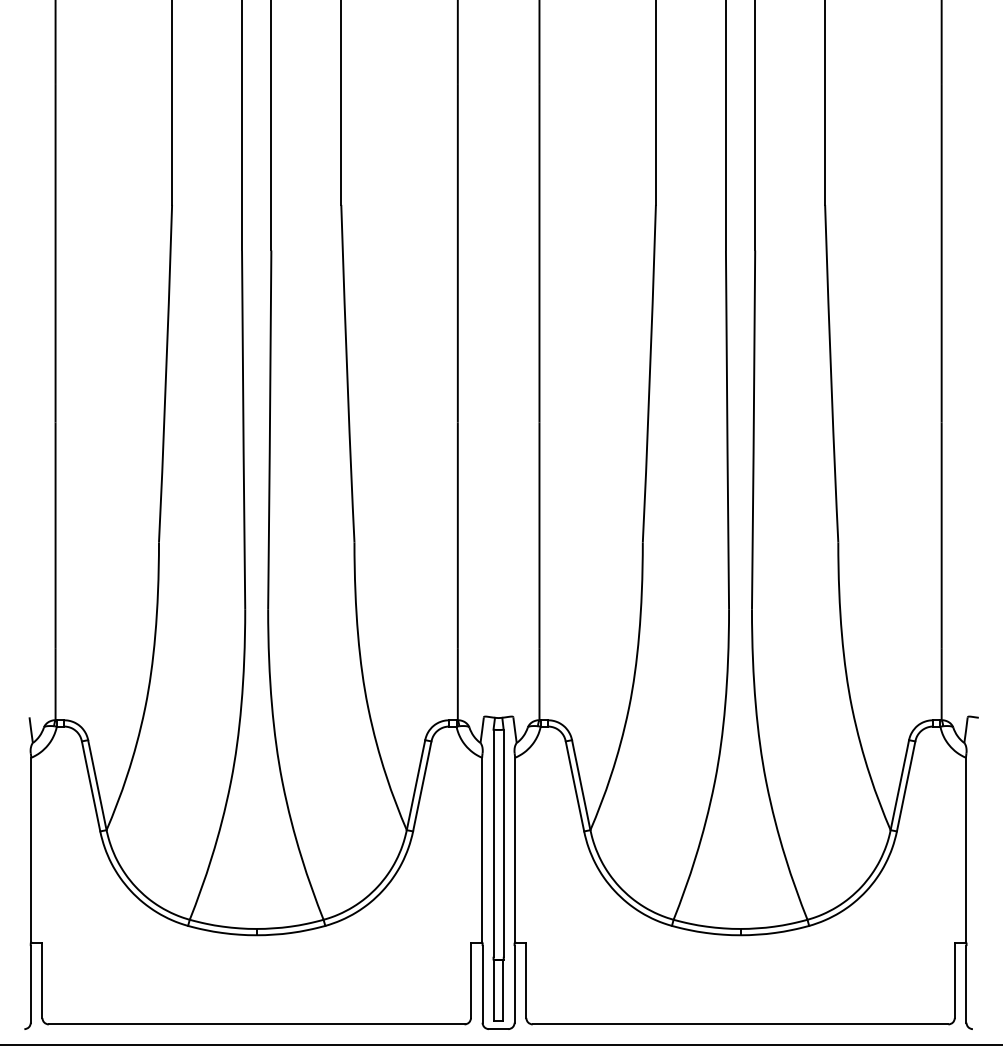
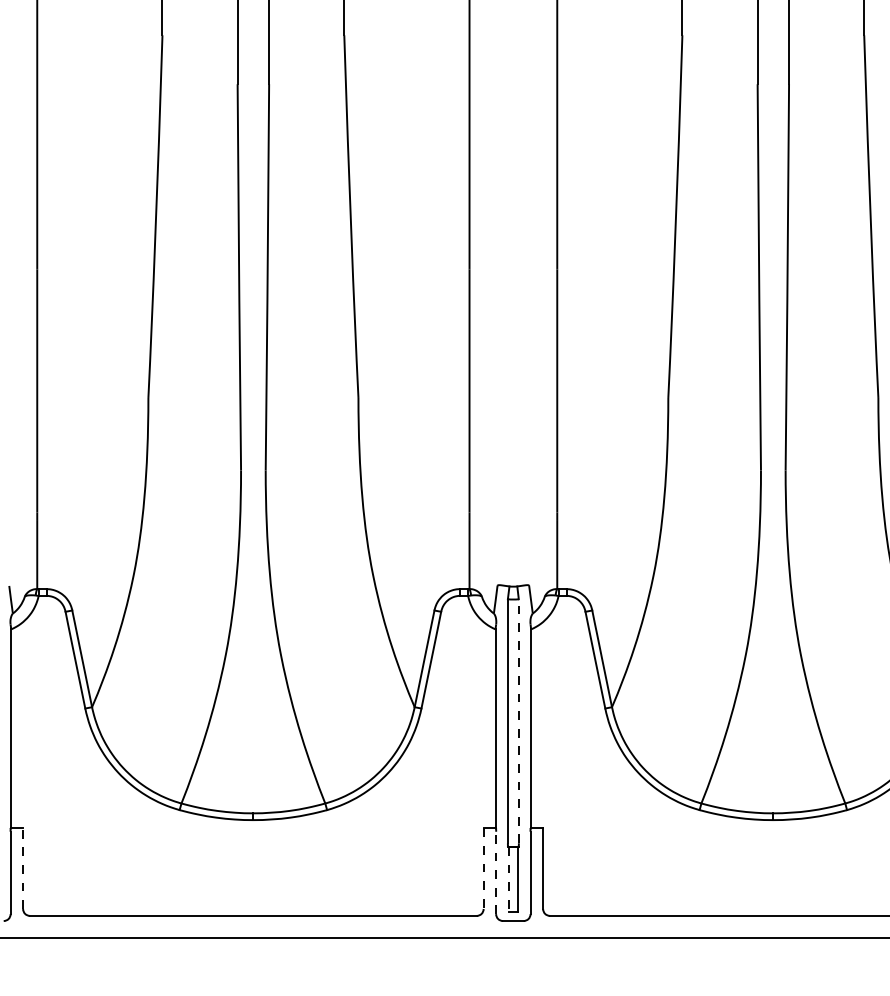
line: (503, 843) -> (518, 721), solid -> dashed
line: (42, 980) -> (23, 868), solid -> dashed
line: (471, 980) -> (484, 868), solid -> dashed
line: (482, 983) -> (496, 871), solid -> dashed
line: (494, 991) -> (508, 880), solid -> dashed

